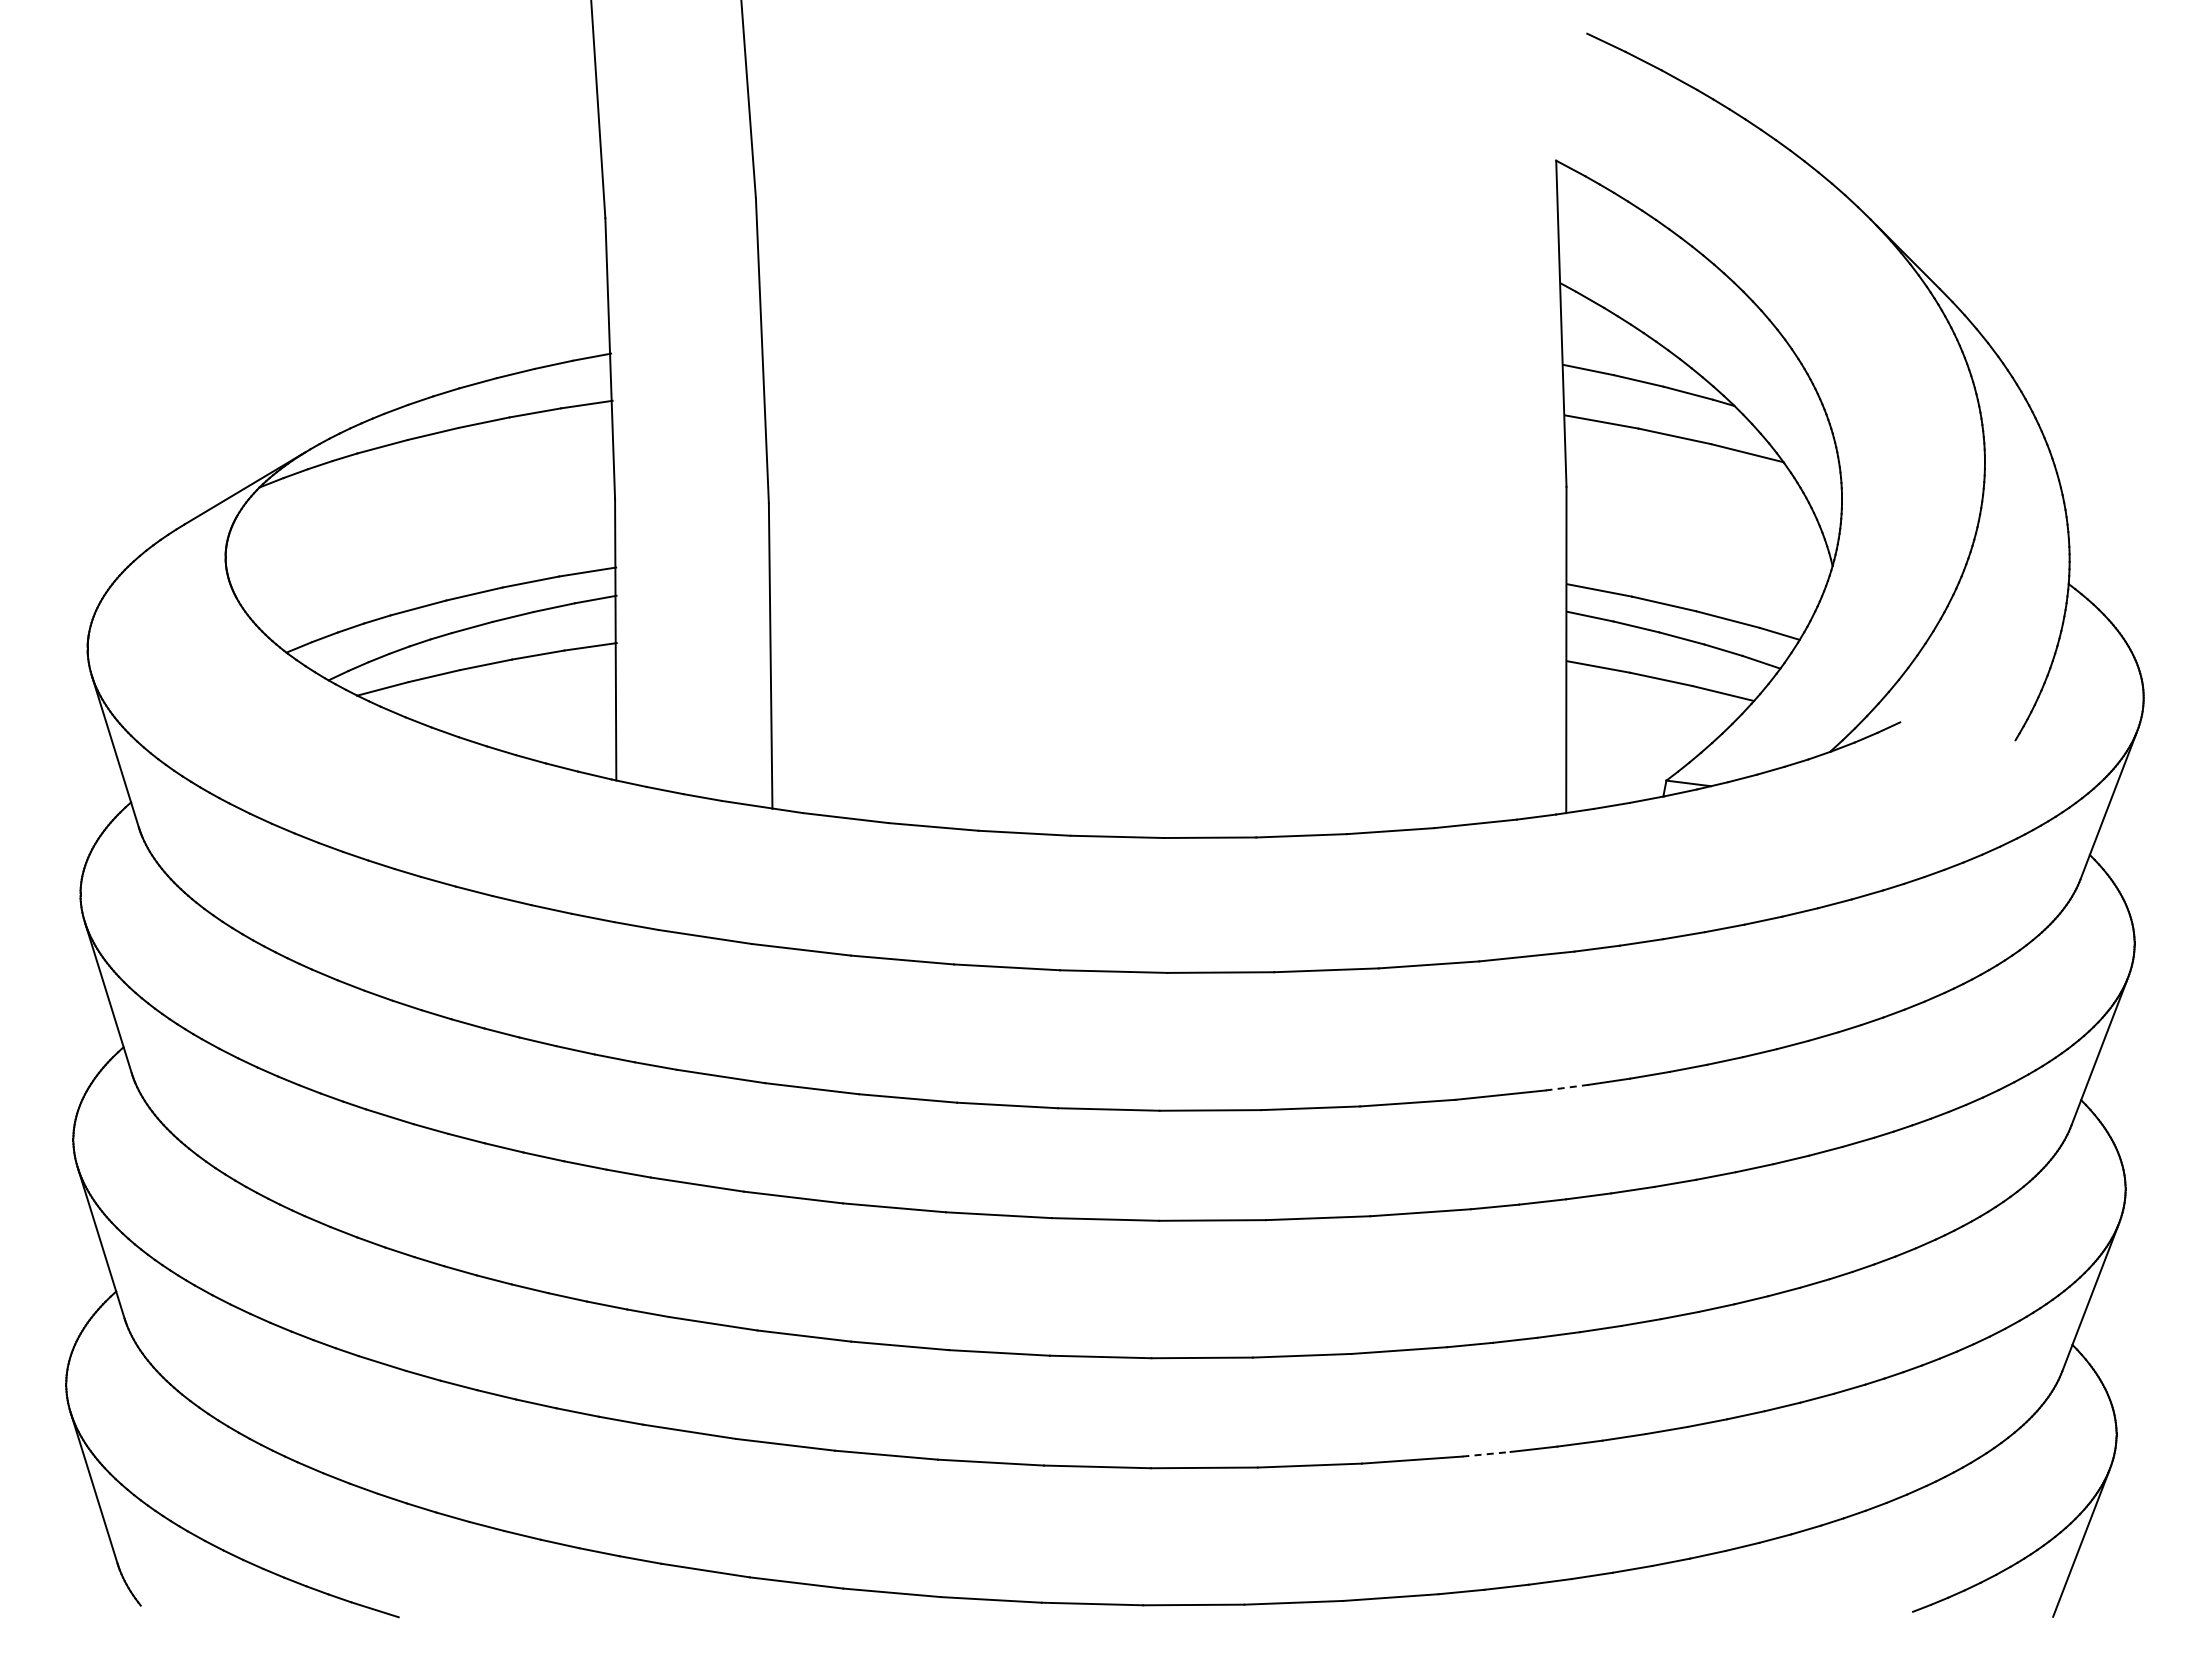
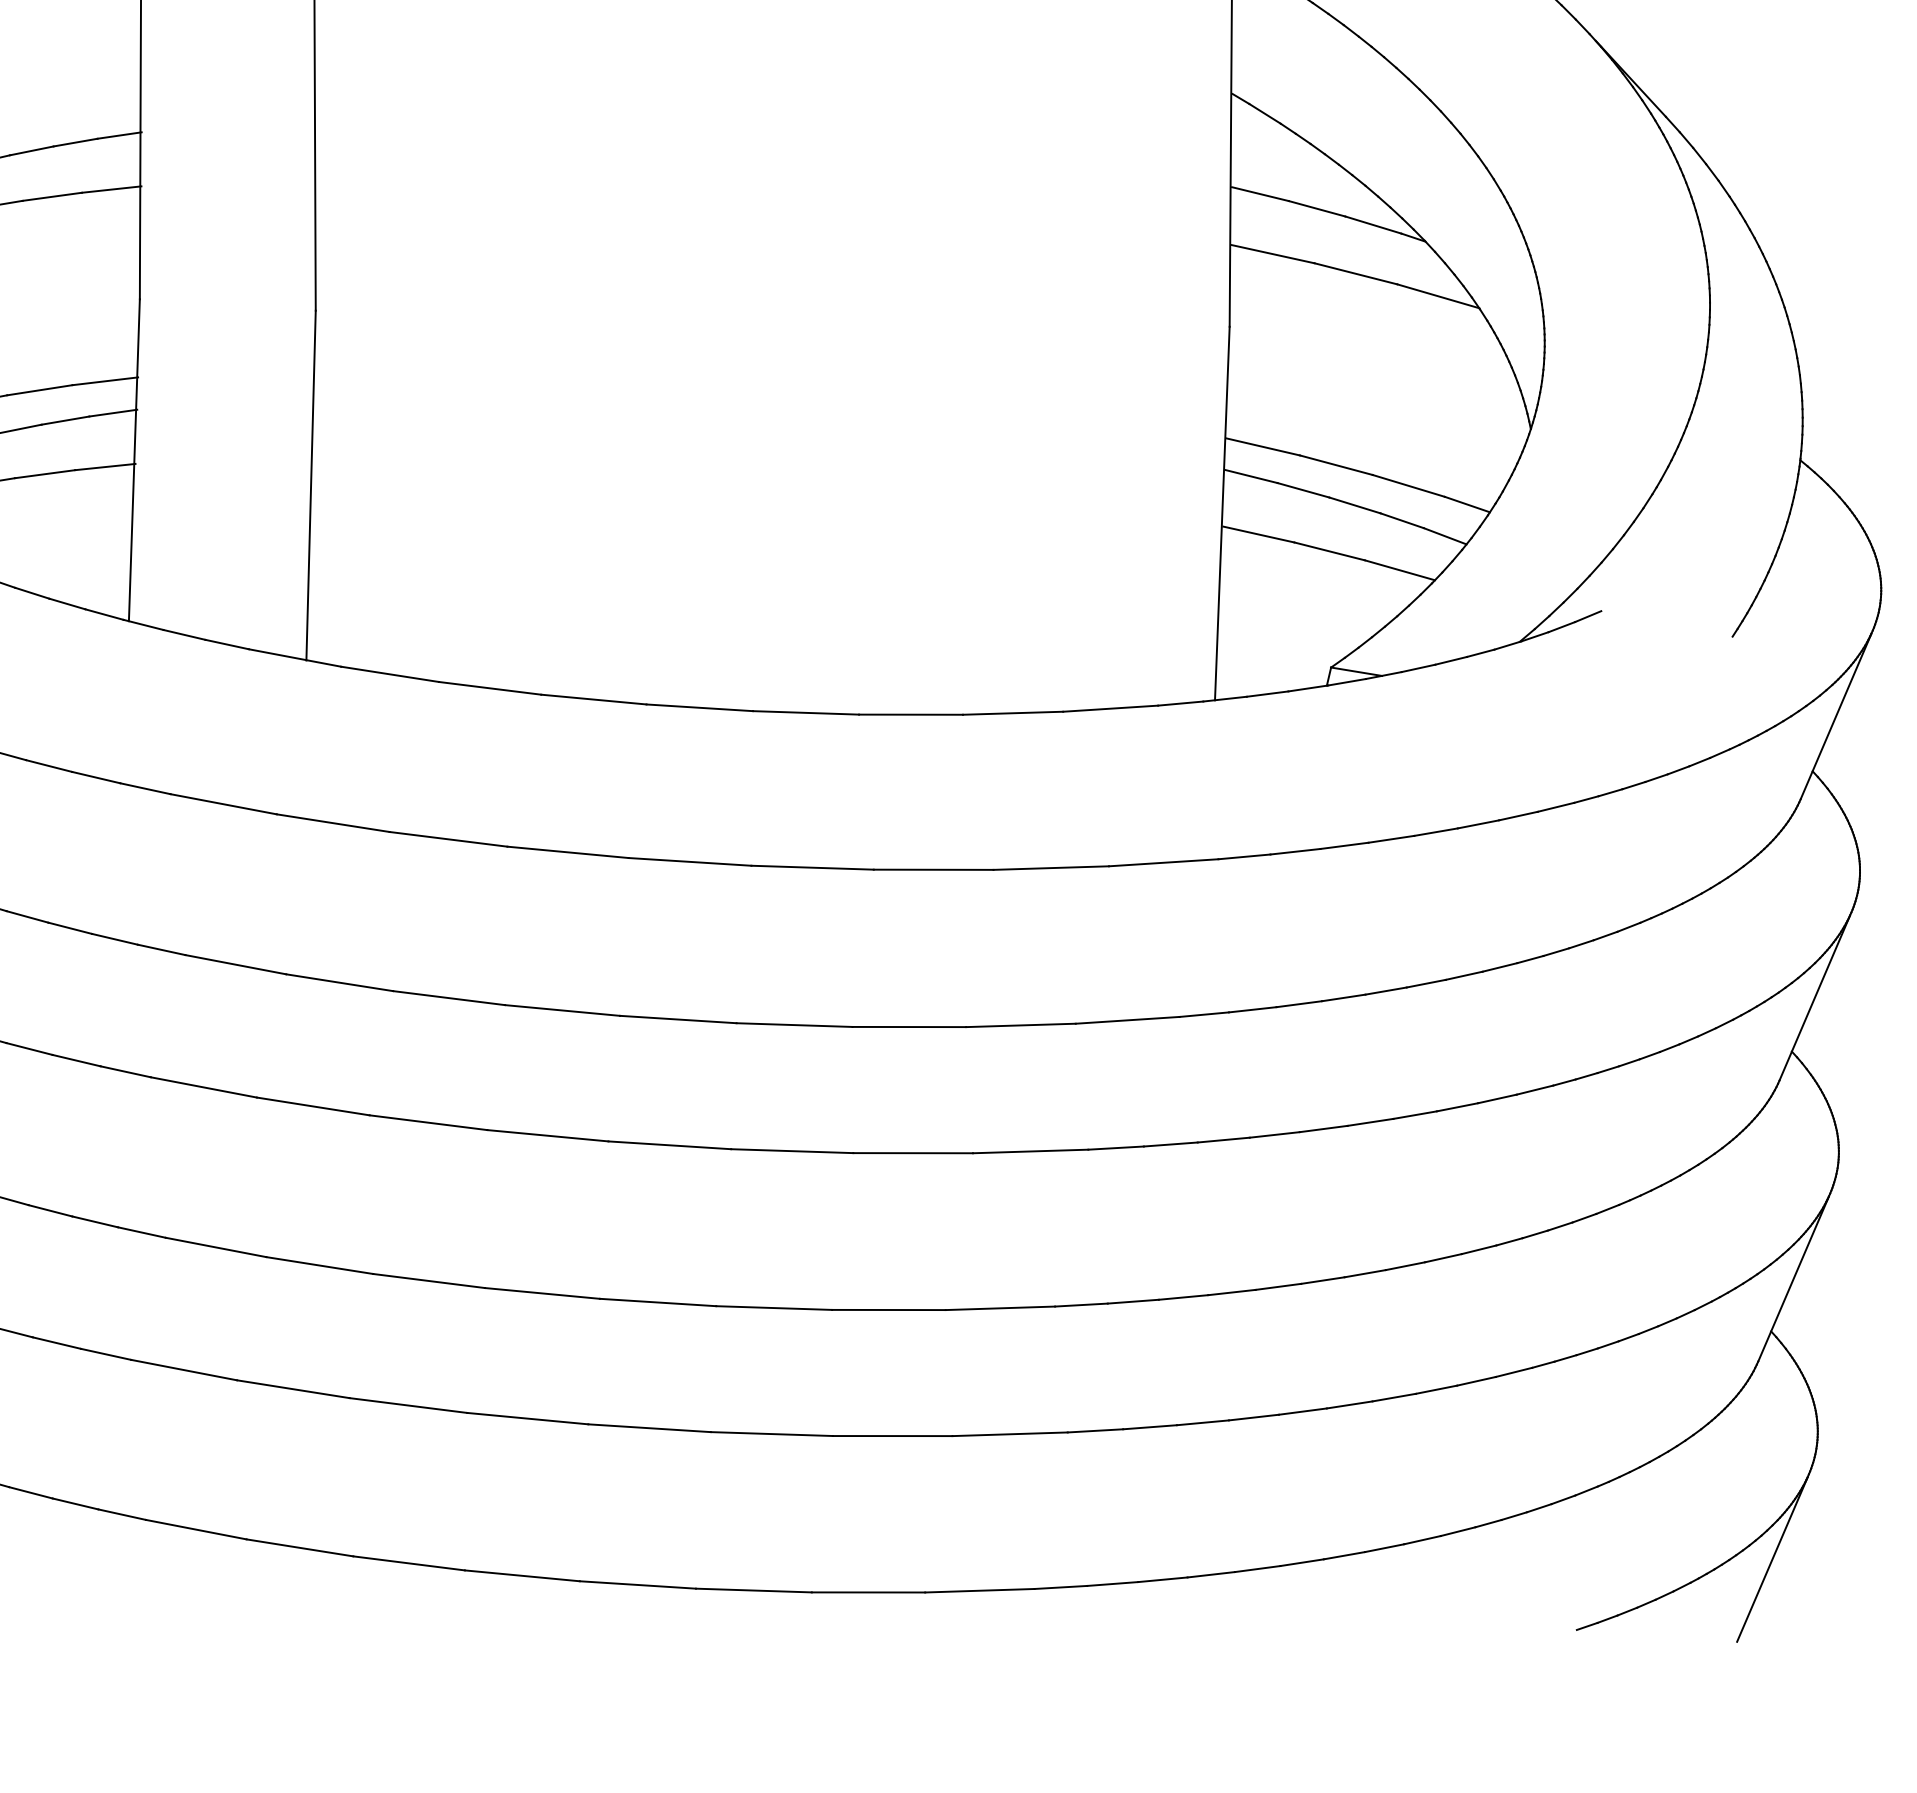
line: (1567, 1087) -> (1204, 1014), dashed -> solid
line: (1486, 1454) -> (1095, 1431), dashed -> solid

